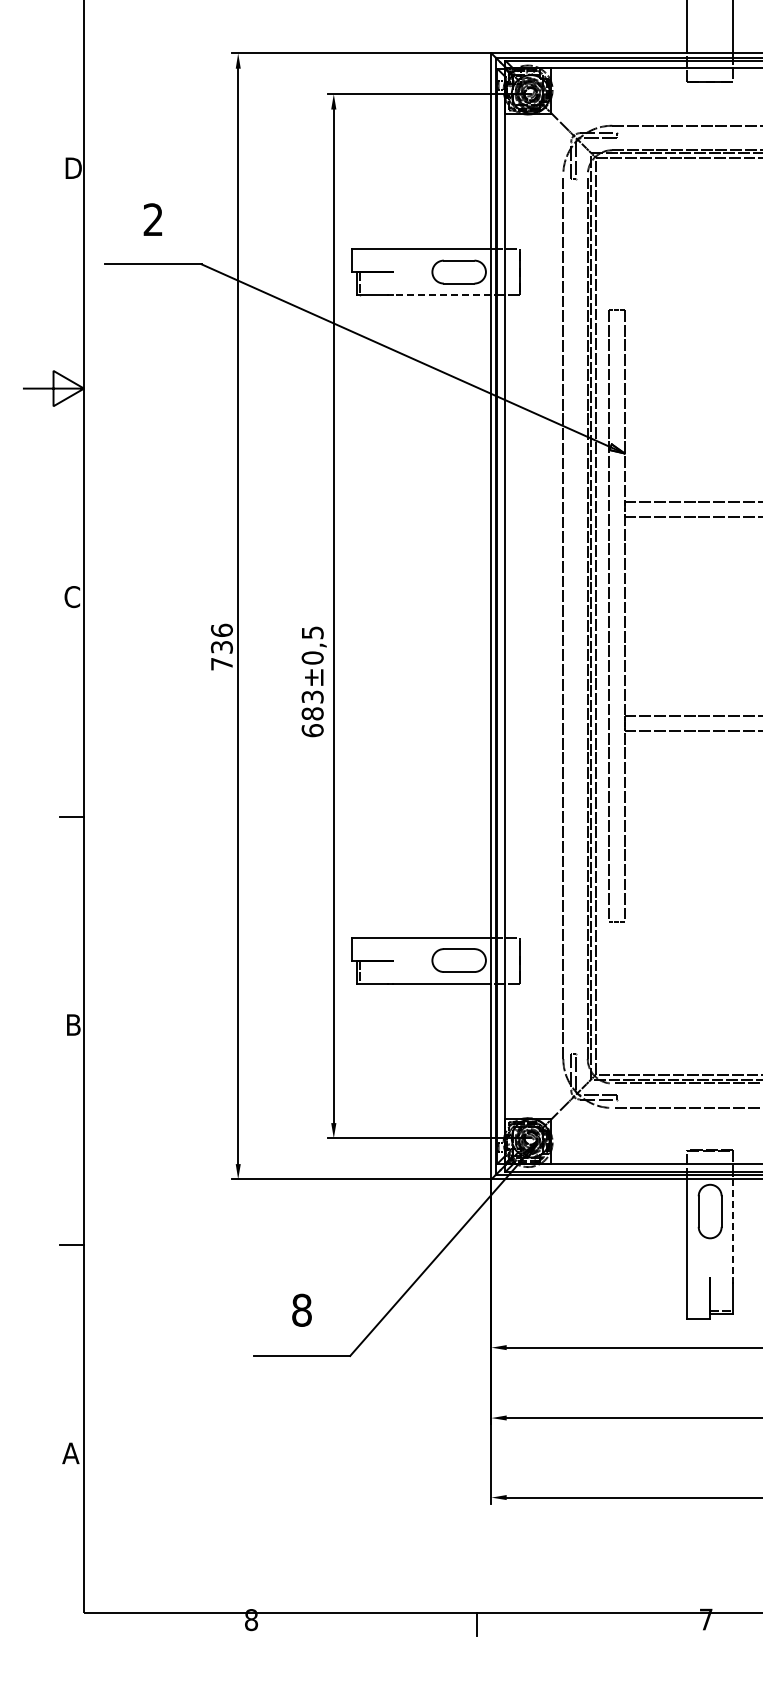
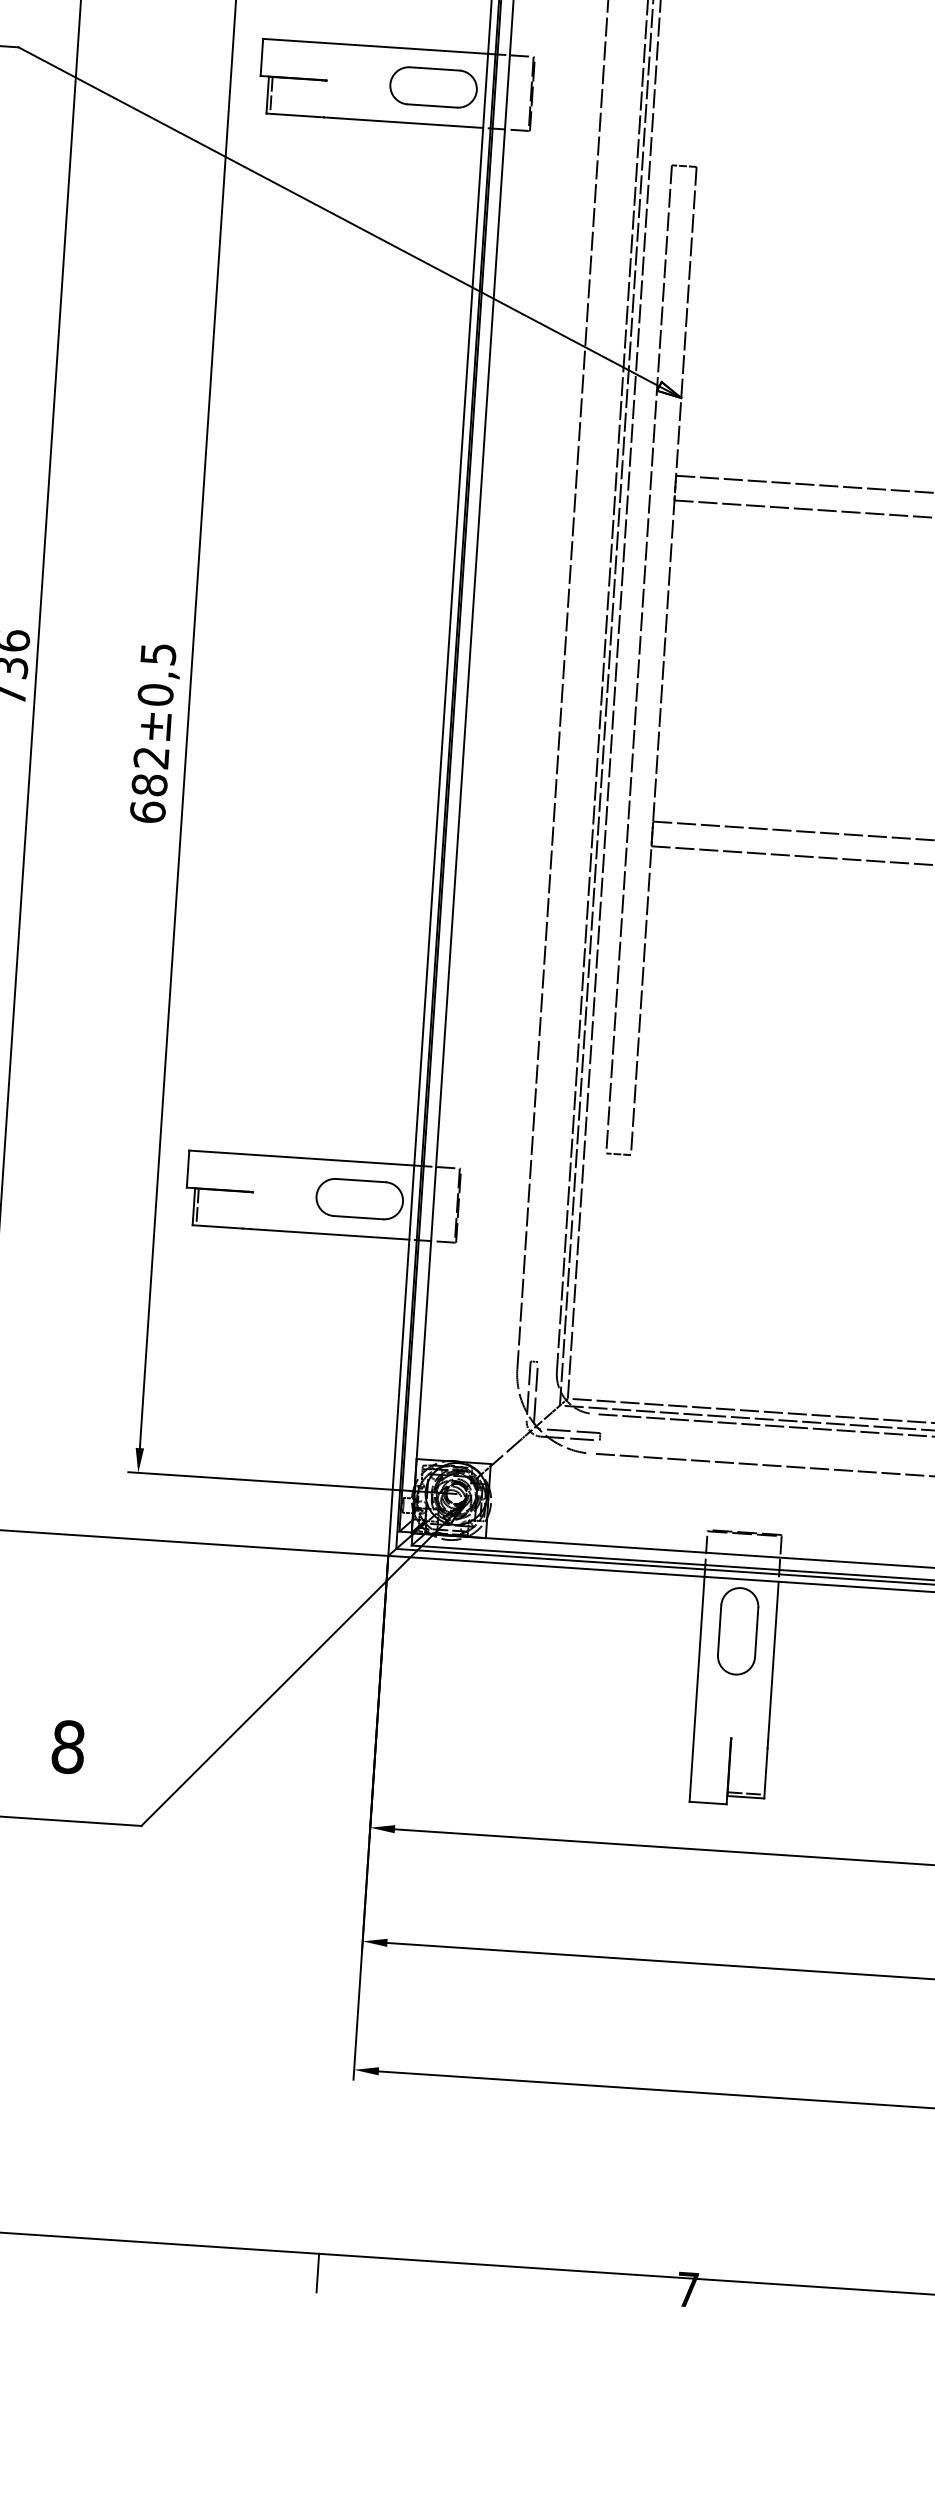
line: (441, 295) -> (402, 123), dashed -> solid
text: (312, 696) -> (151, 757), 683 -> 682
line: (733, 1229) -> (773, 1662), dashed -> solid

